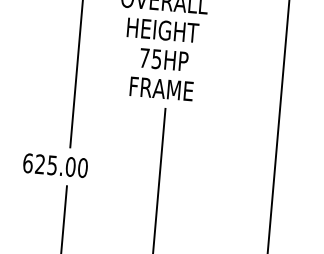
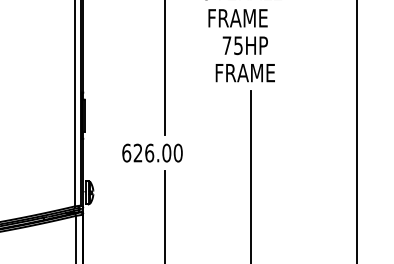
text: (163, 29) -> (242, 17), HEIGHT -> FRAME
text: (52, 164) -> (149, 152), 625.00 -> 626.00

